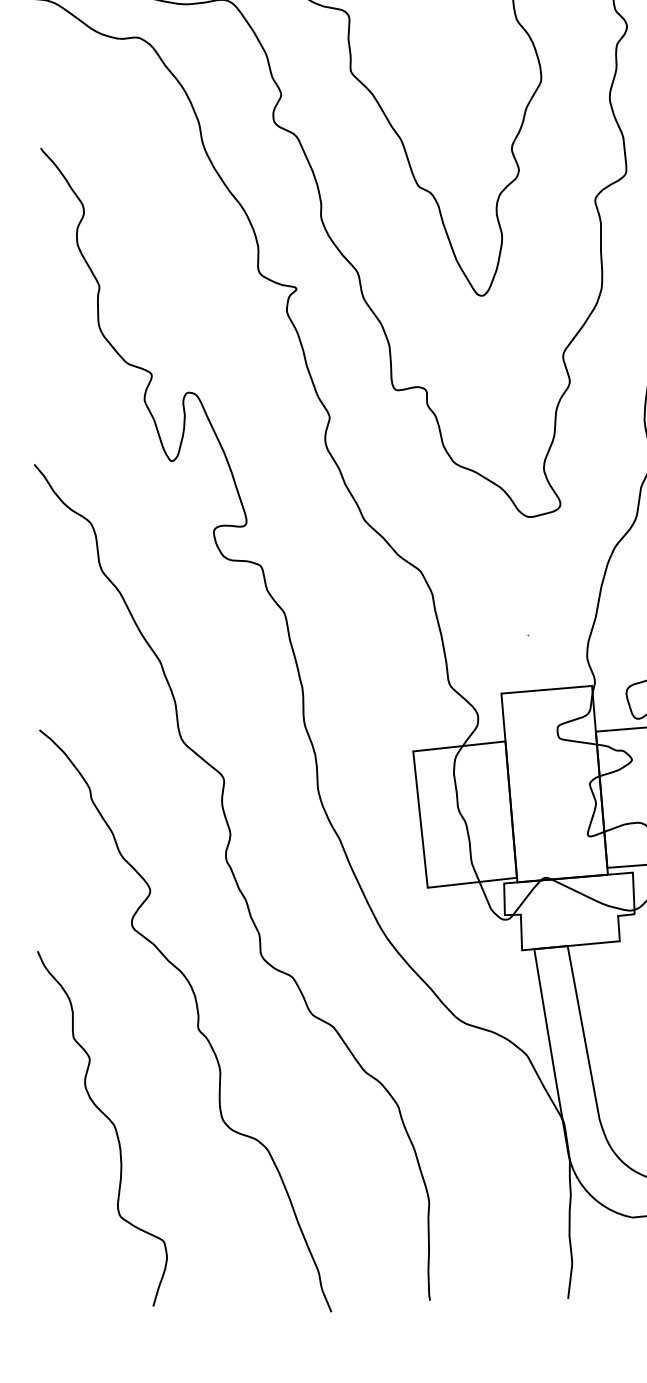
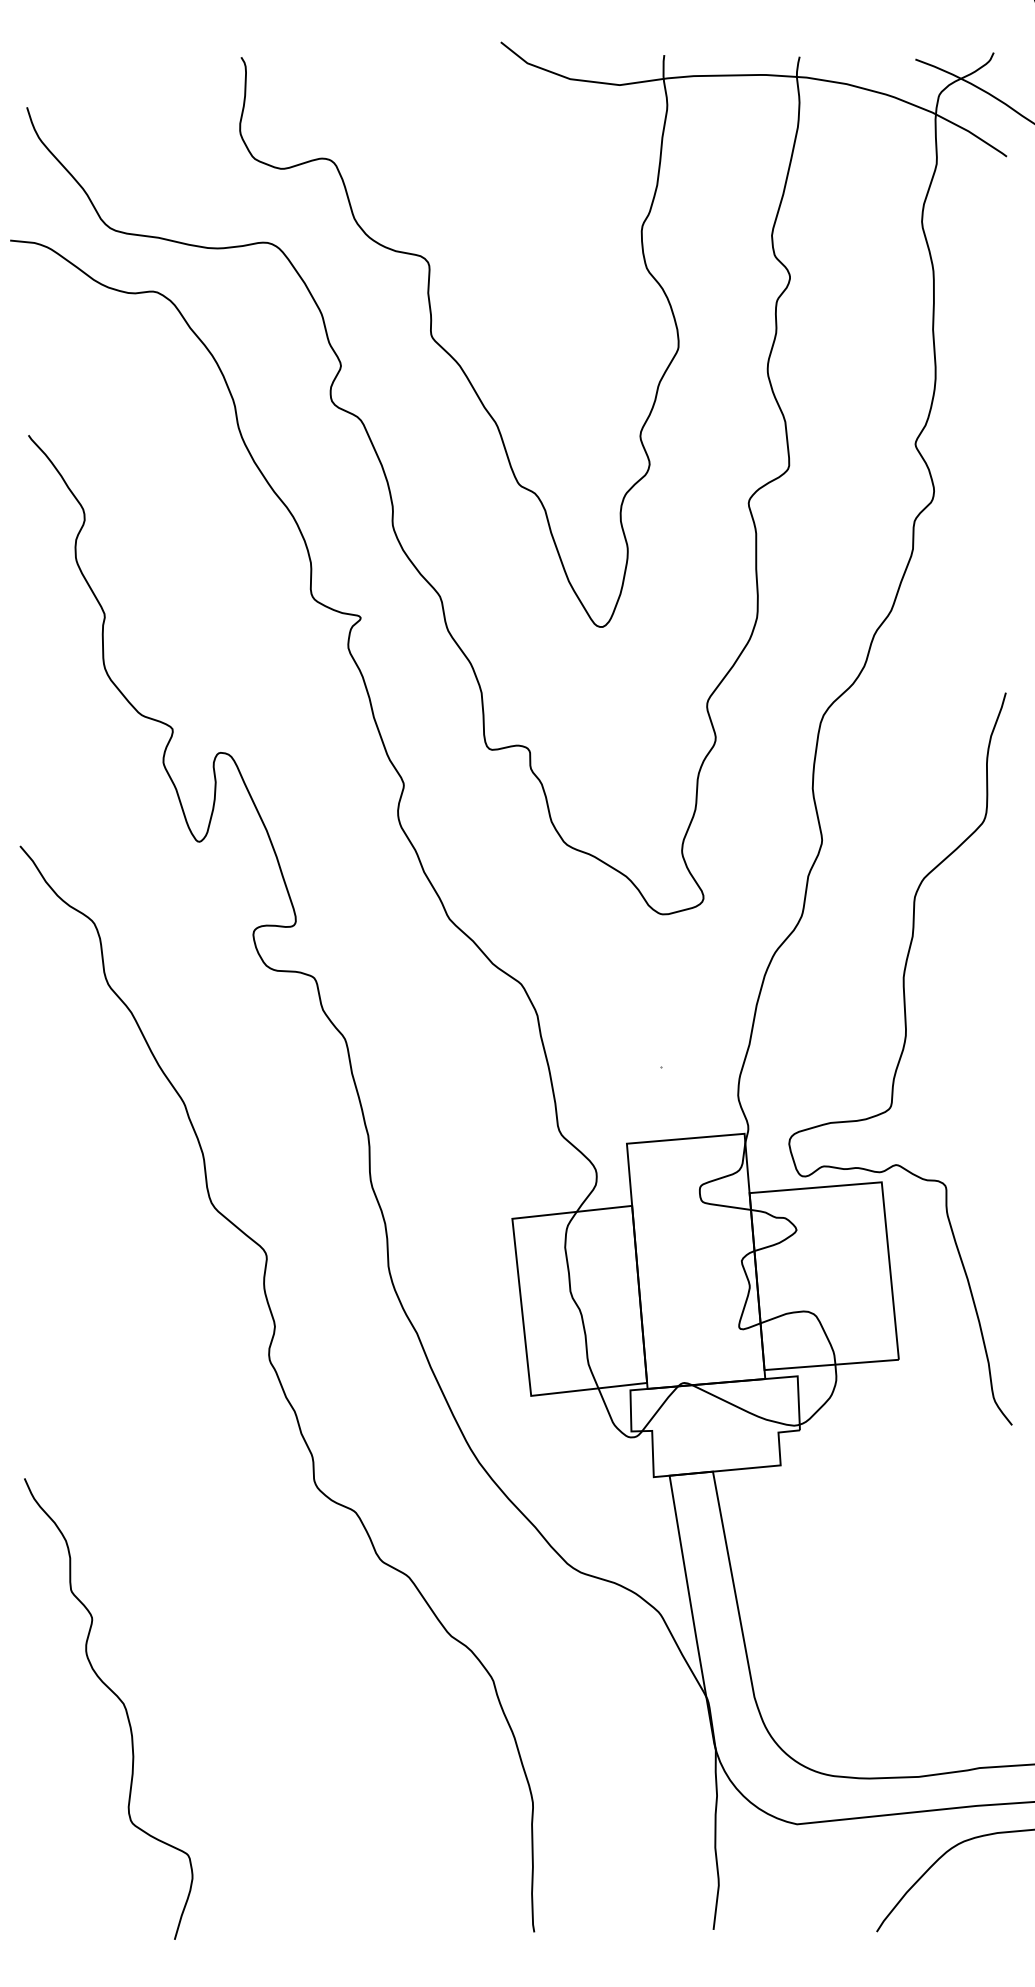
curve: (197, 1020) -> (232, 1568), removed

